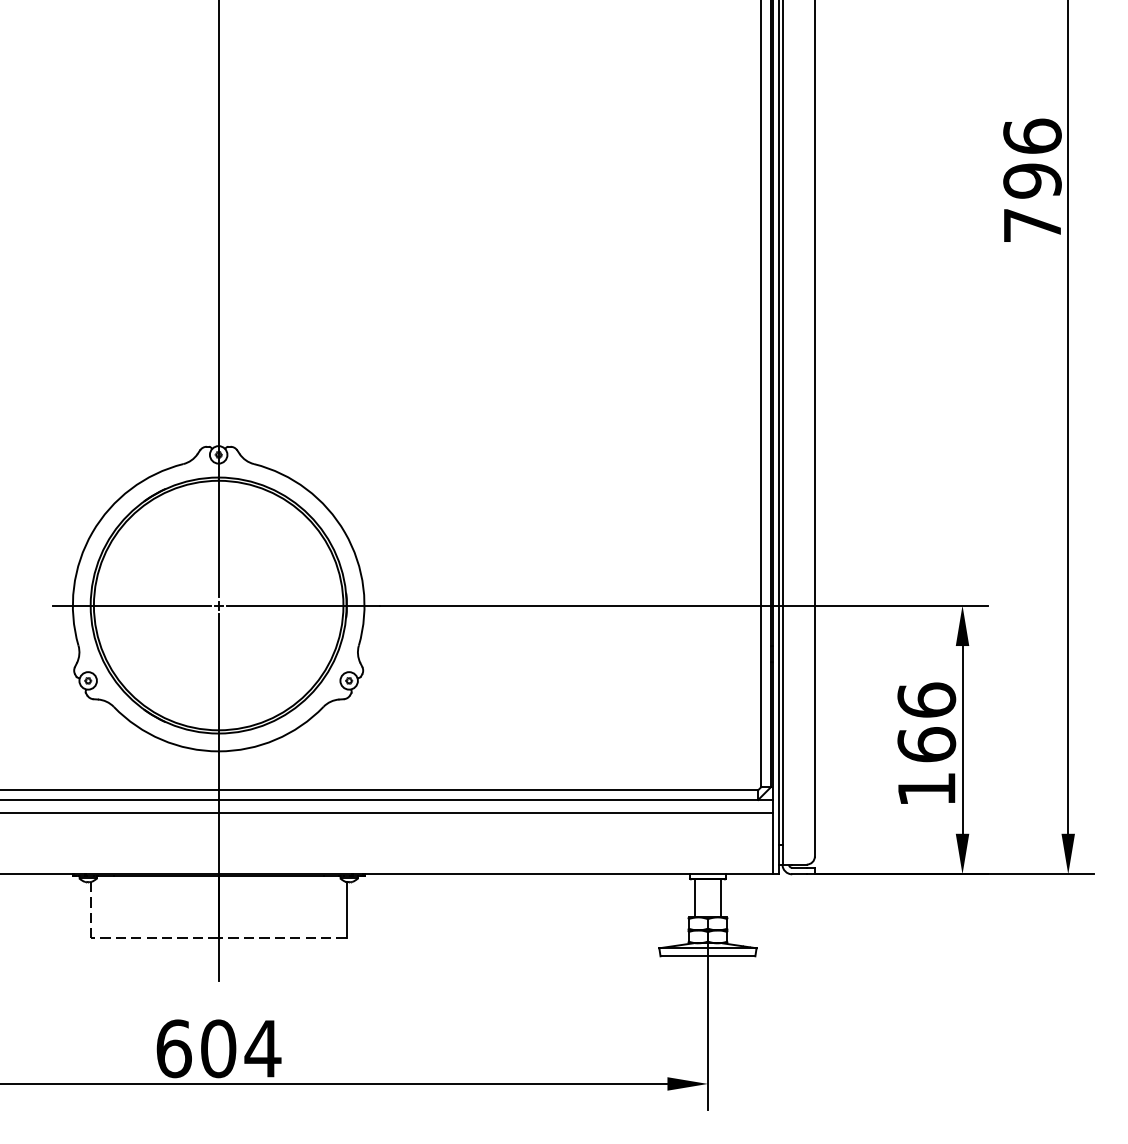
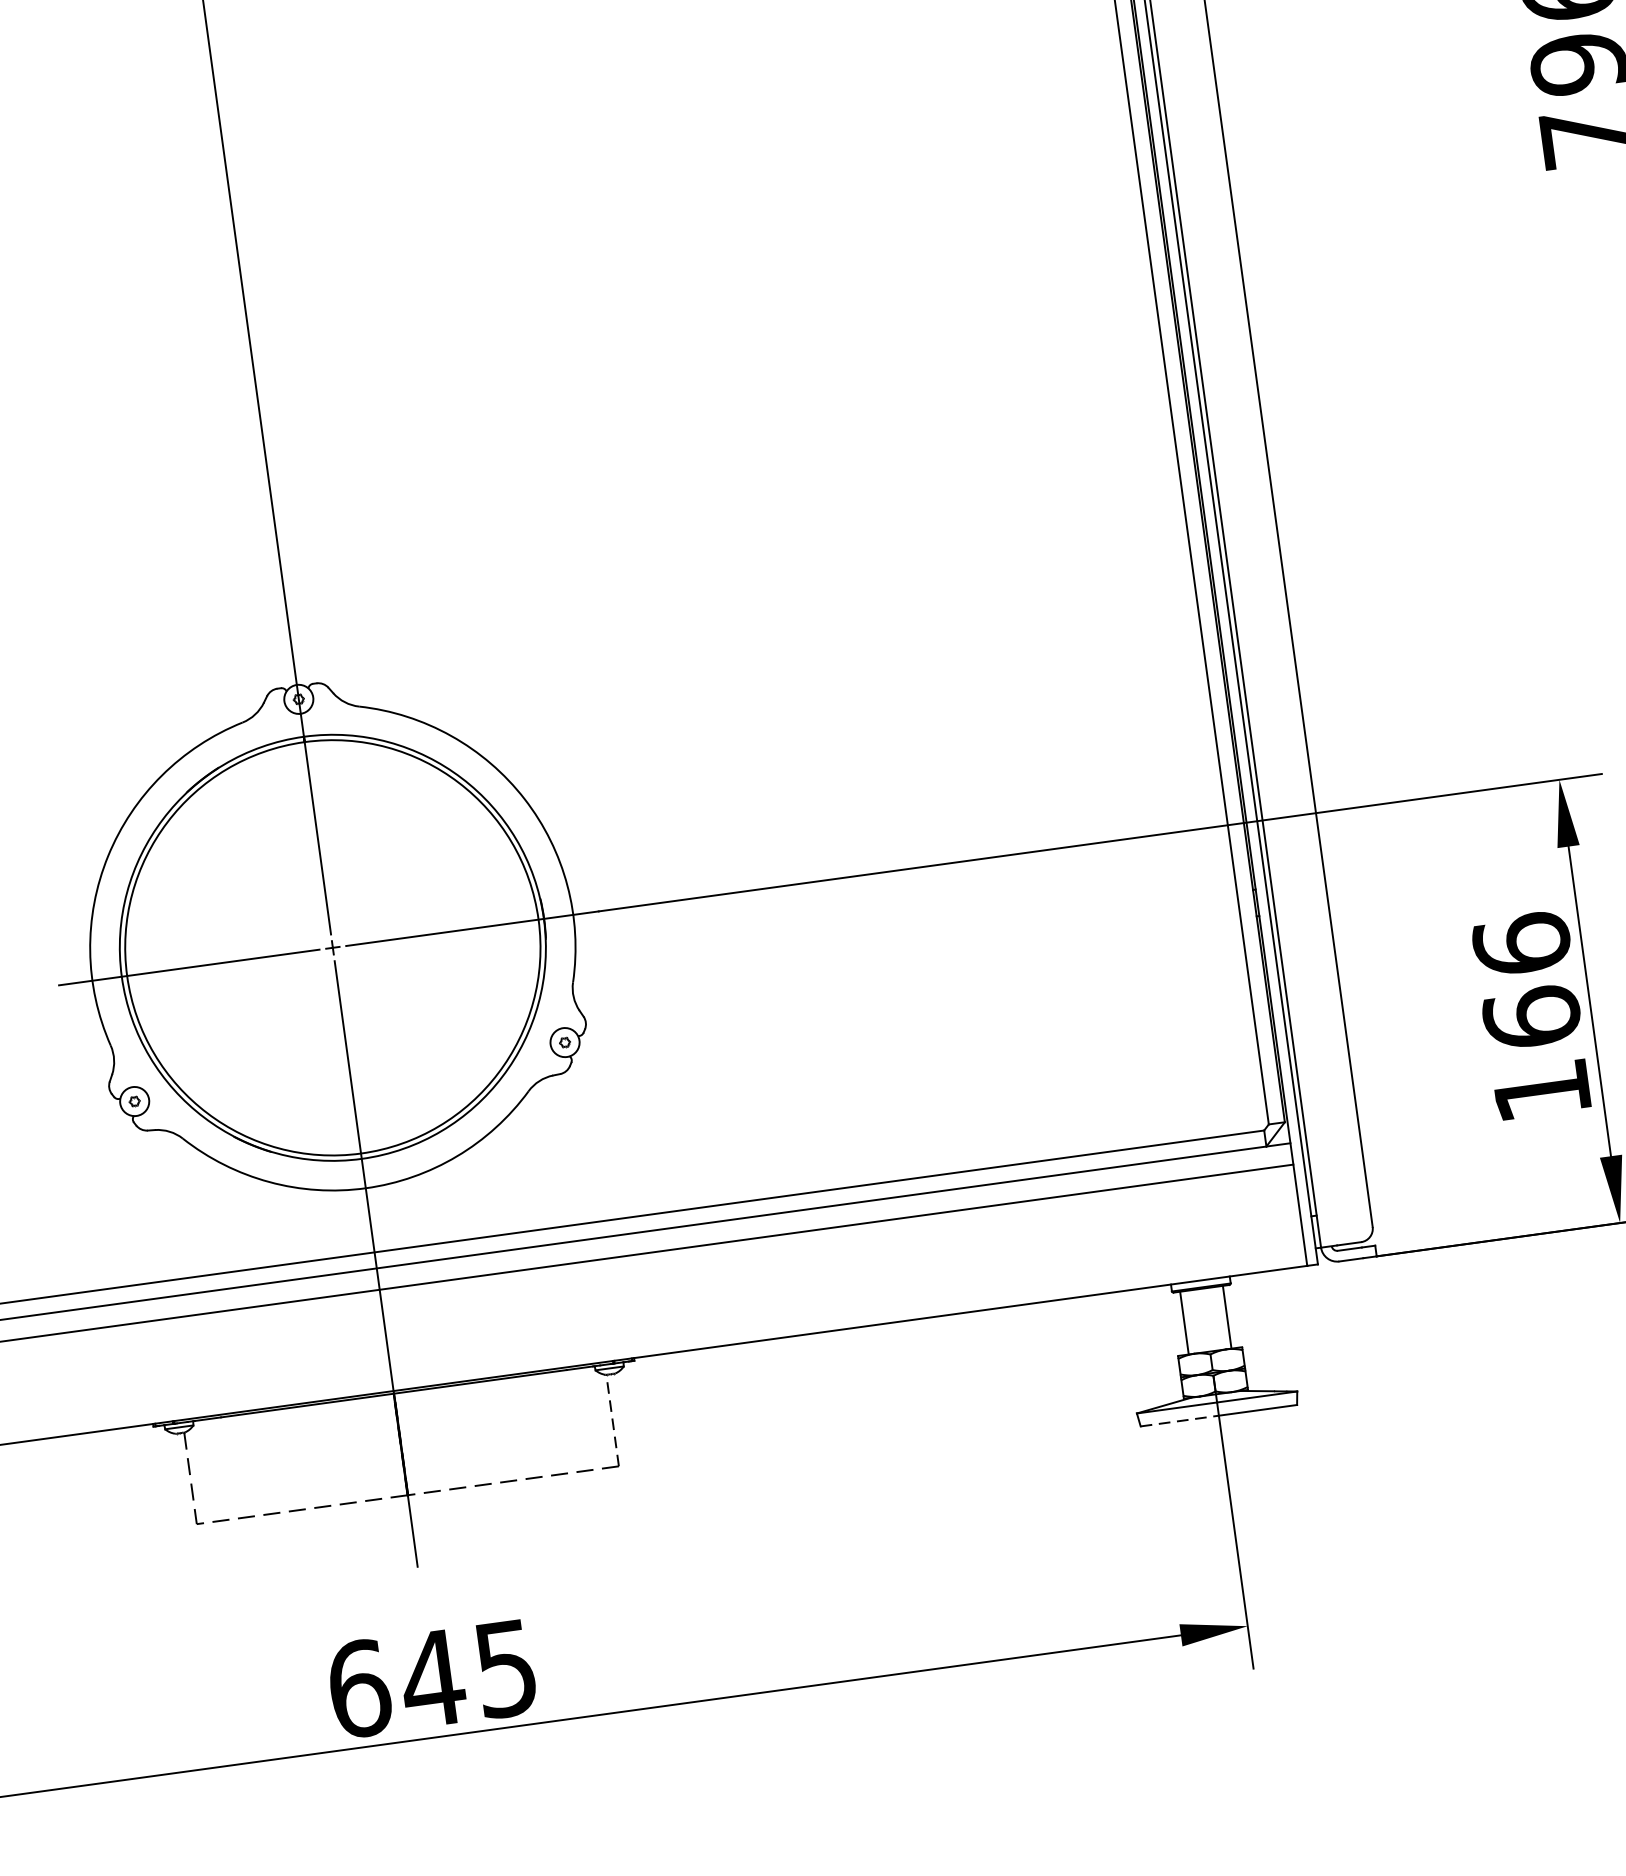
line: (346, 909) -> (612, 1420), solid -> dashed
line: (684, 956) -> (1180, 1421), solid -> dashed
text: (240, 1048) -> (468, 1673), 604 -> 645

